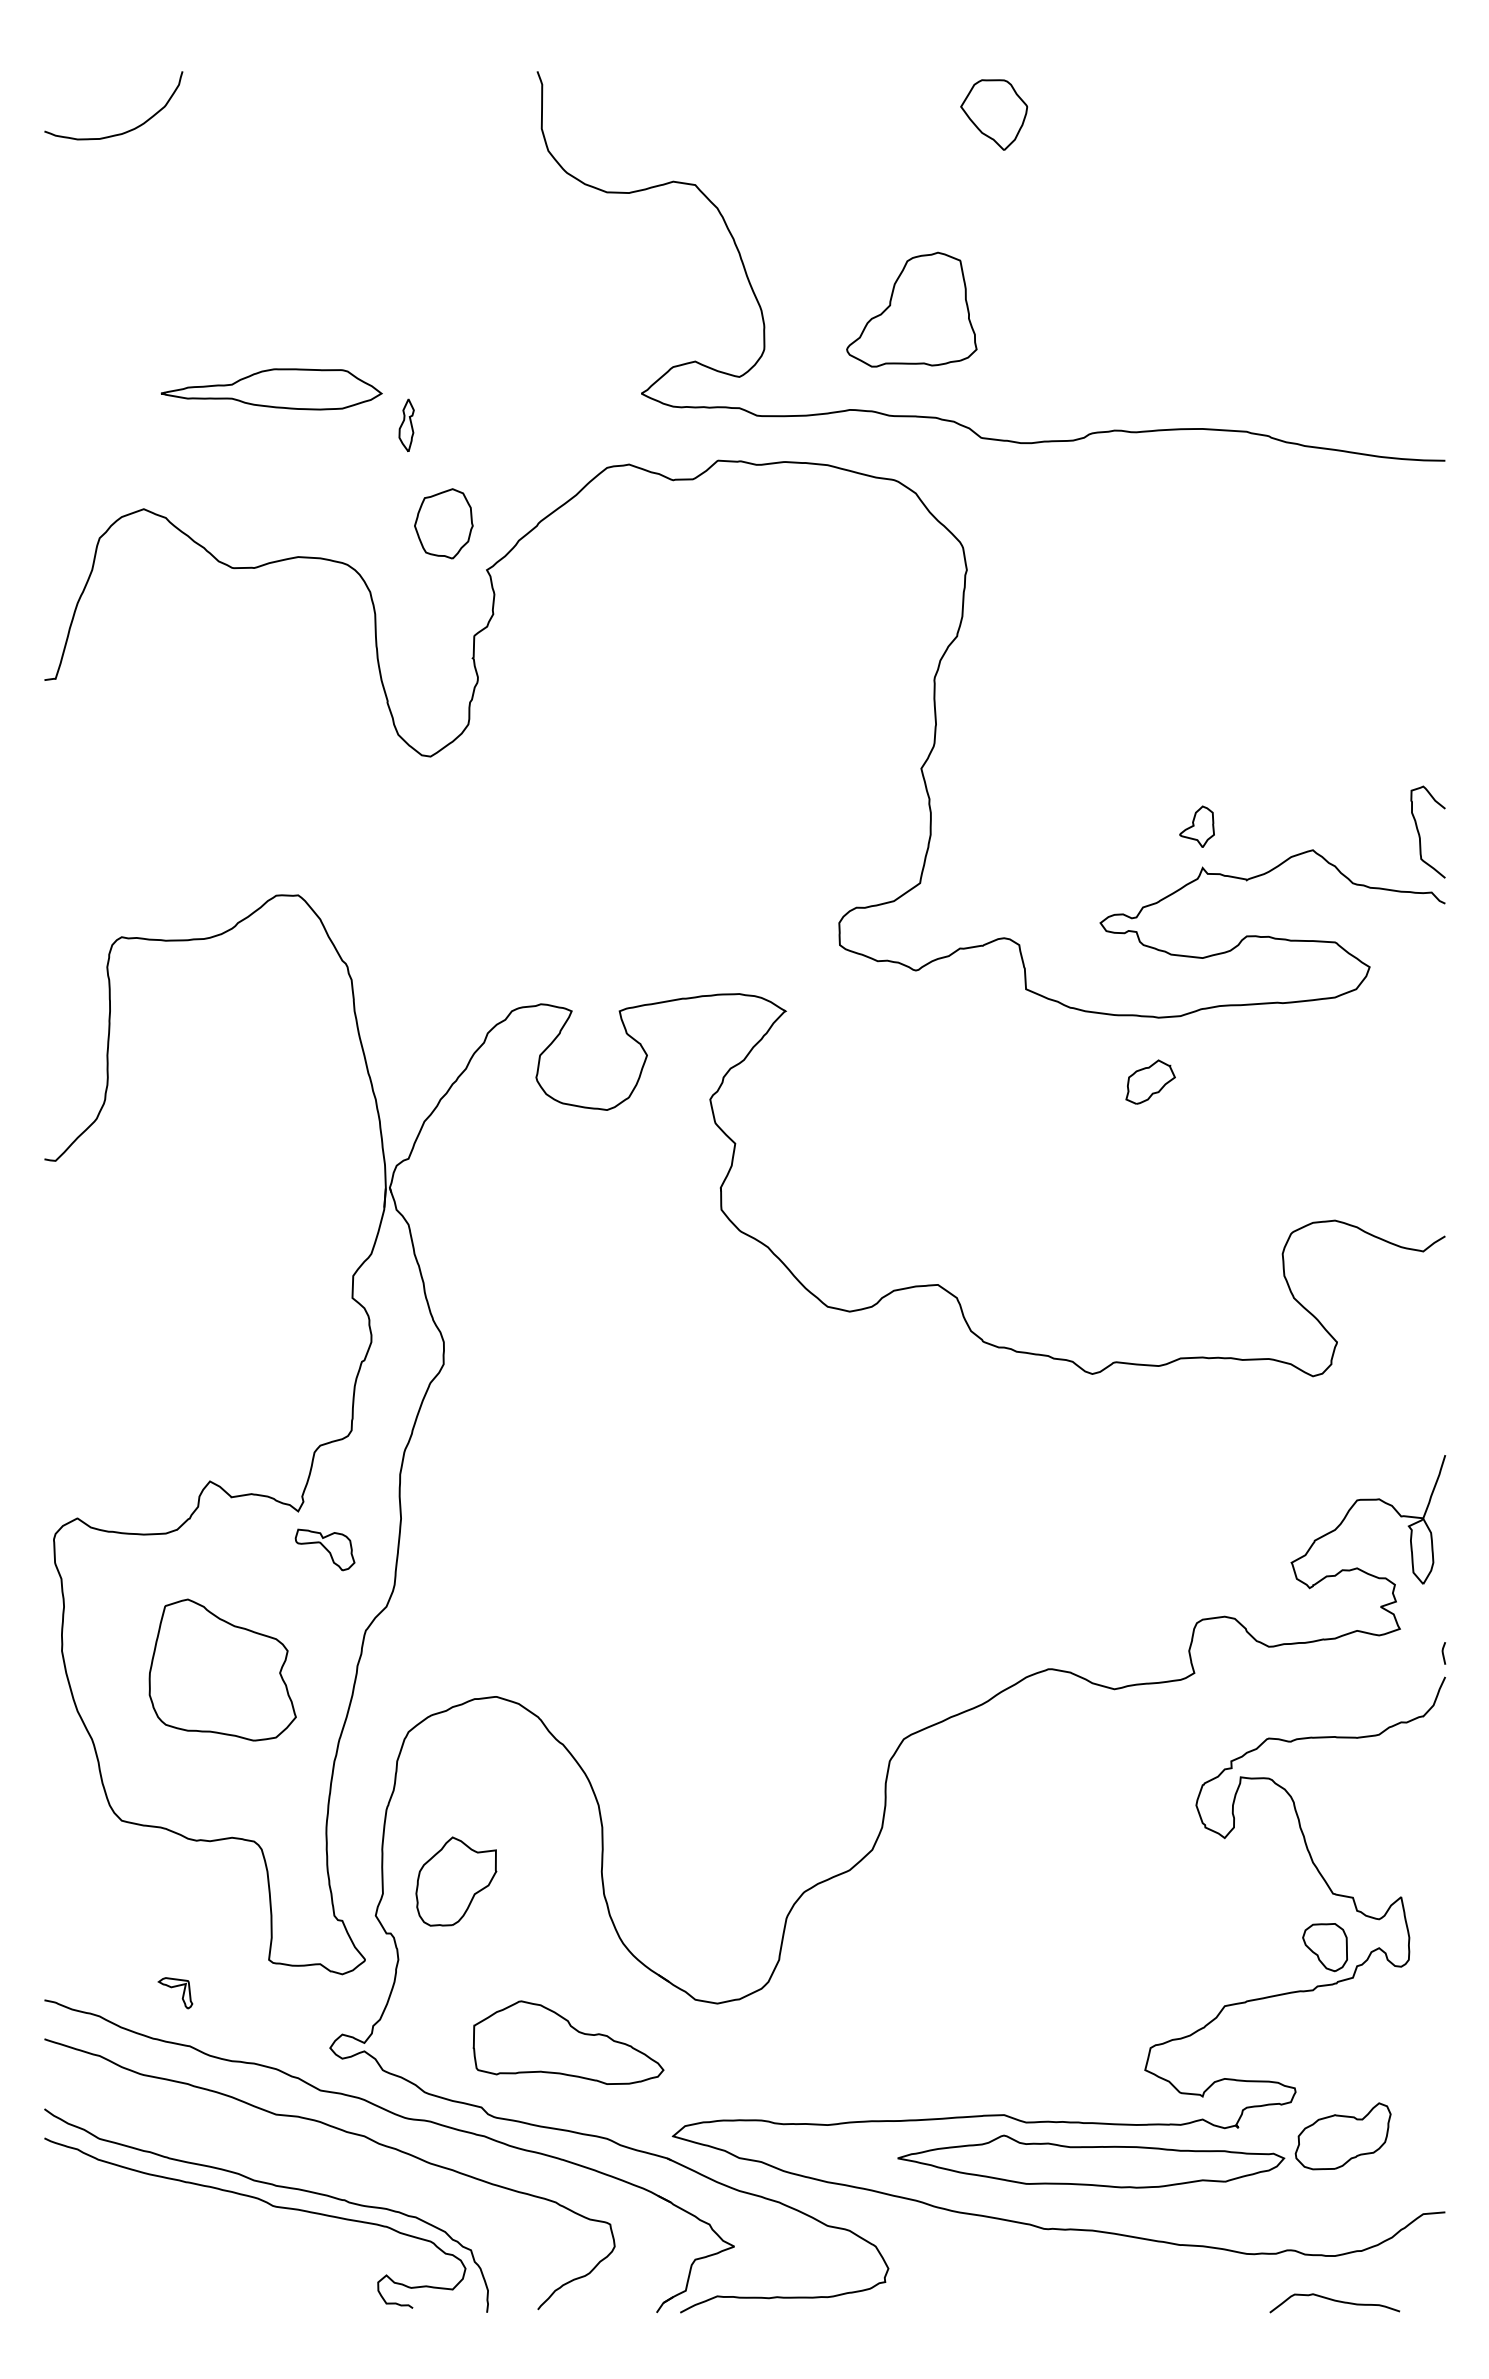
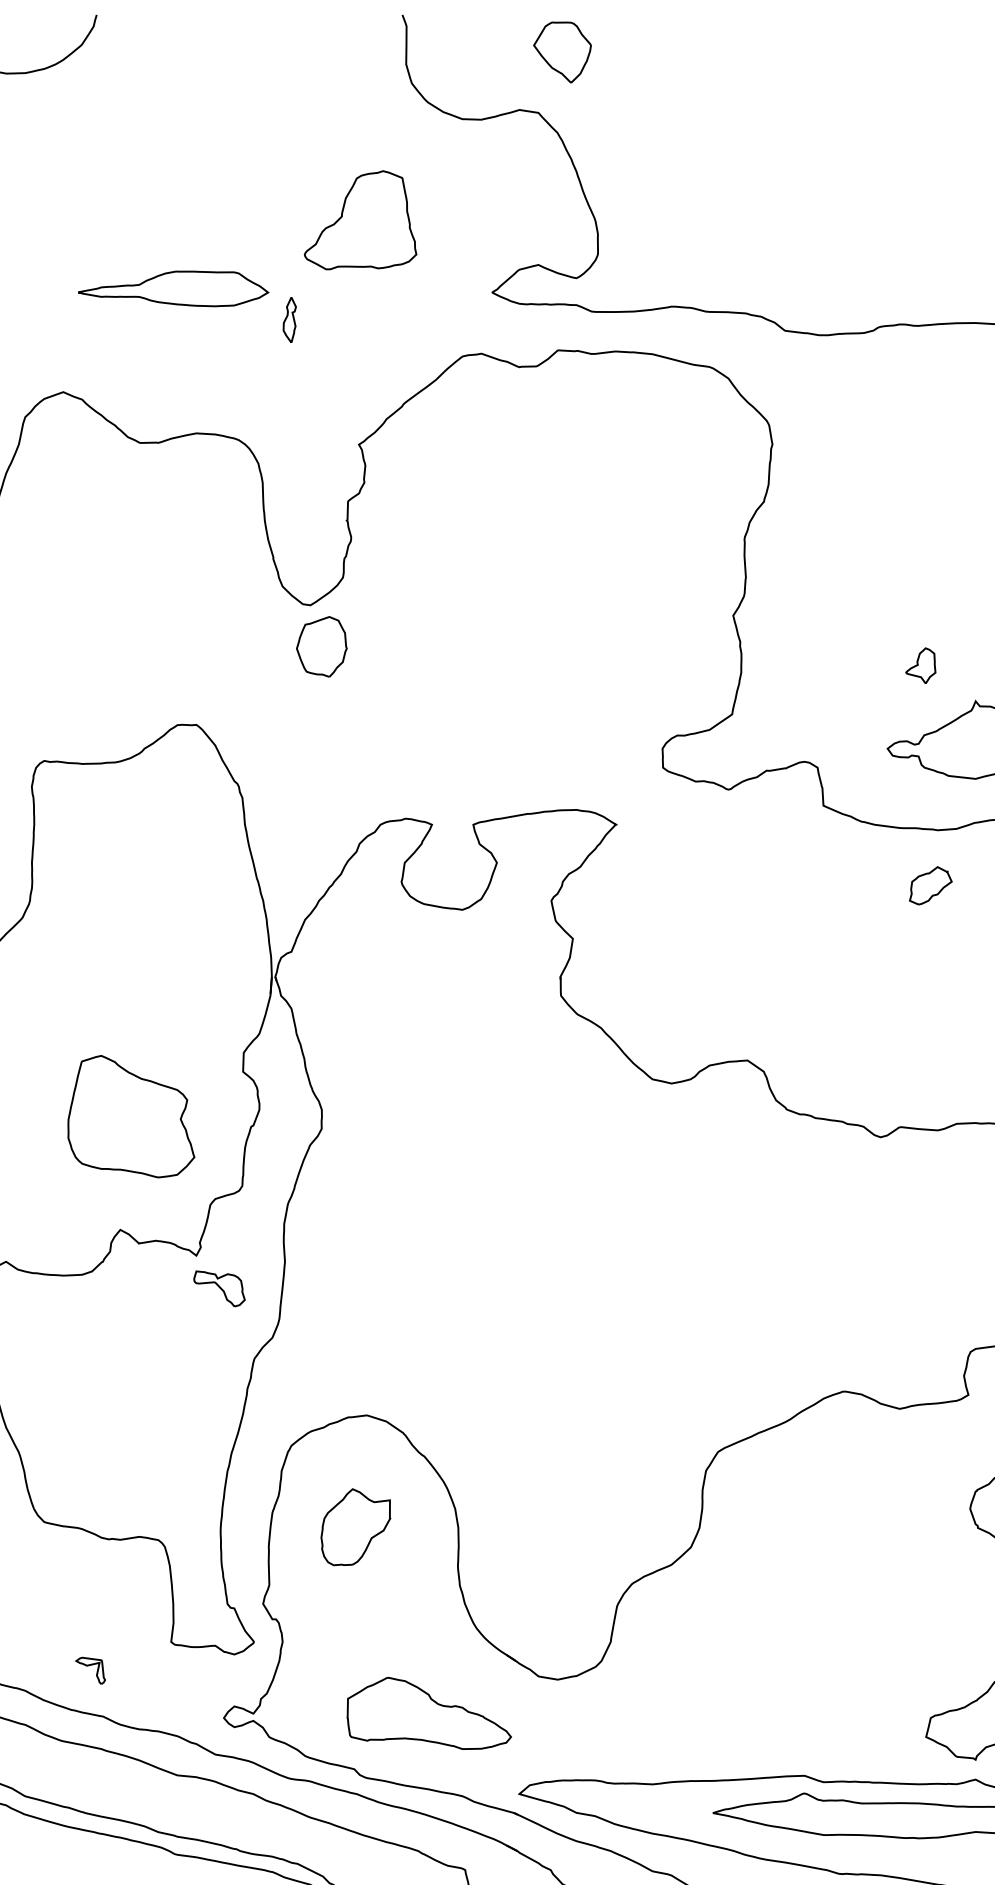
part: (994, 114) -> (562, 52), moved
part: (911, 309) -> (360, 220), moved
part: (443, 523) -> (321, 646), moved
part: (1196, 826) -> (920, 665), moved
part: (222, 1669) -> (131, 1116), moved
part: (456, 1881) -> (355, 1527), moved

